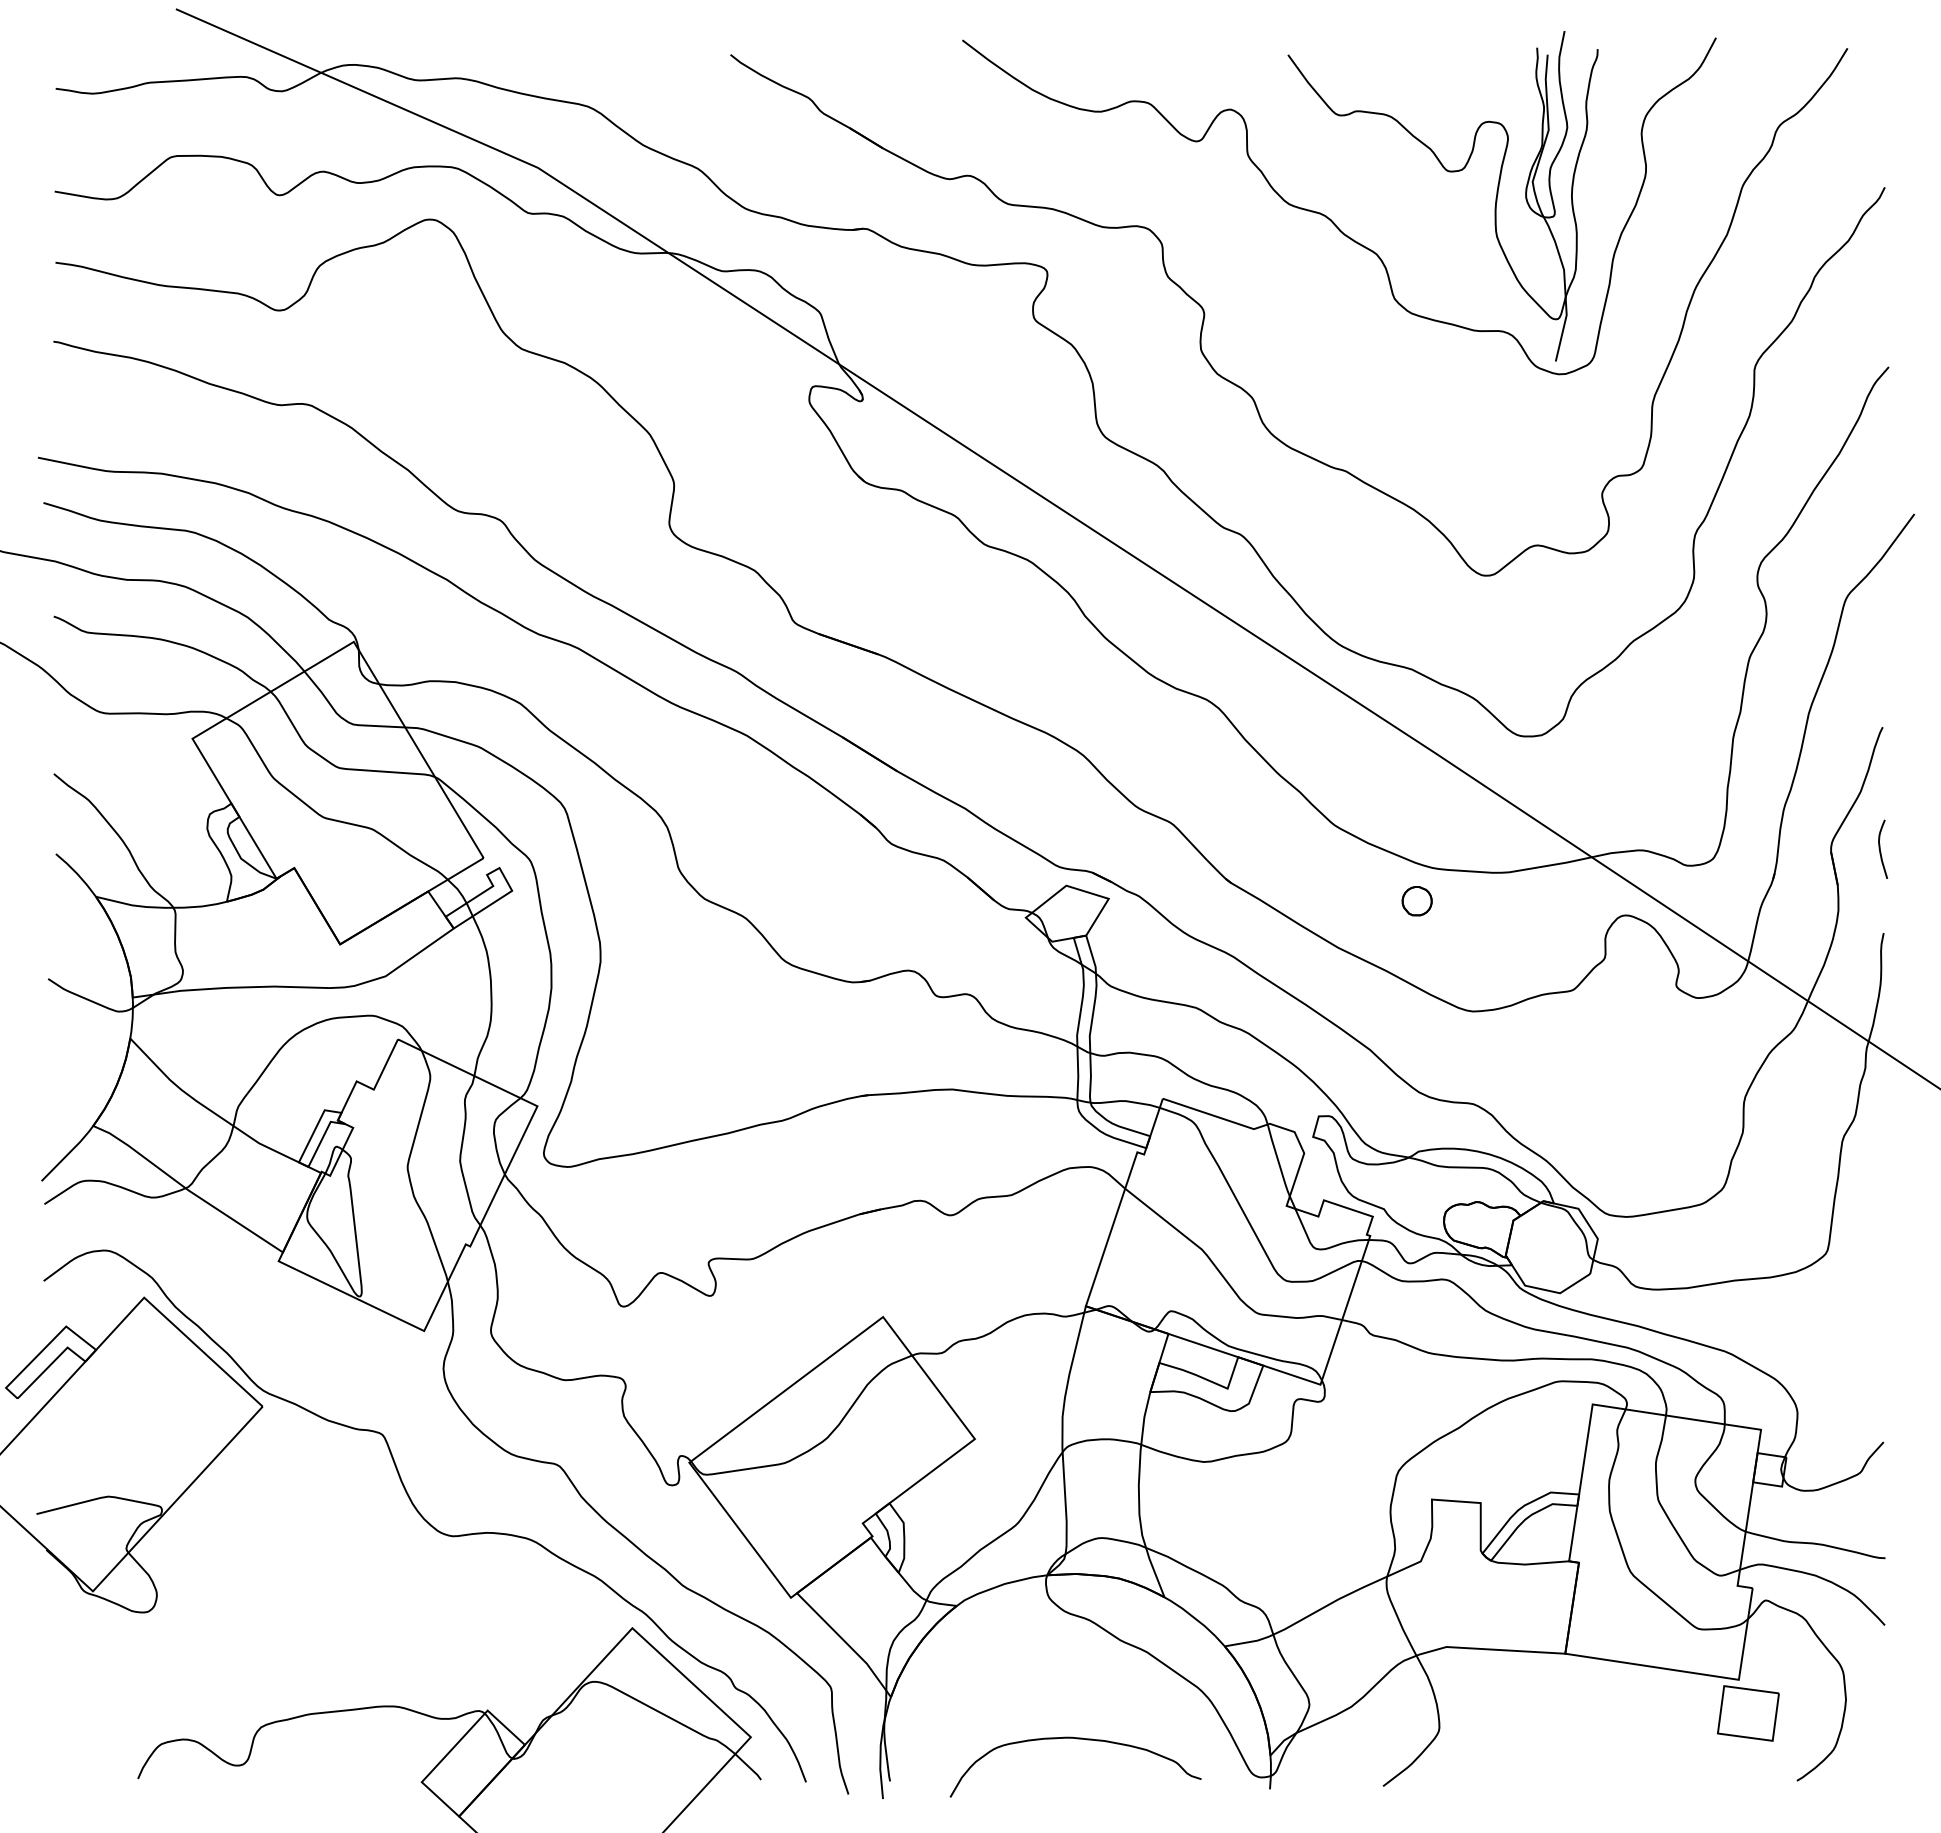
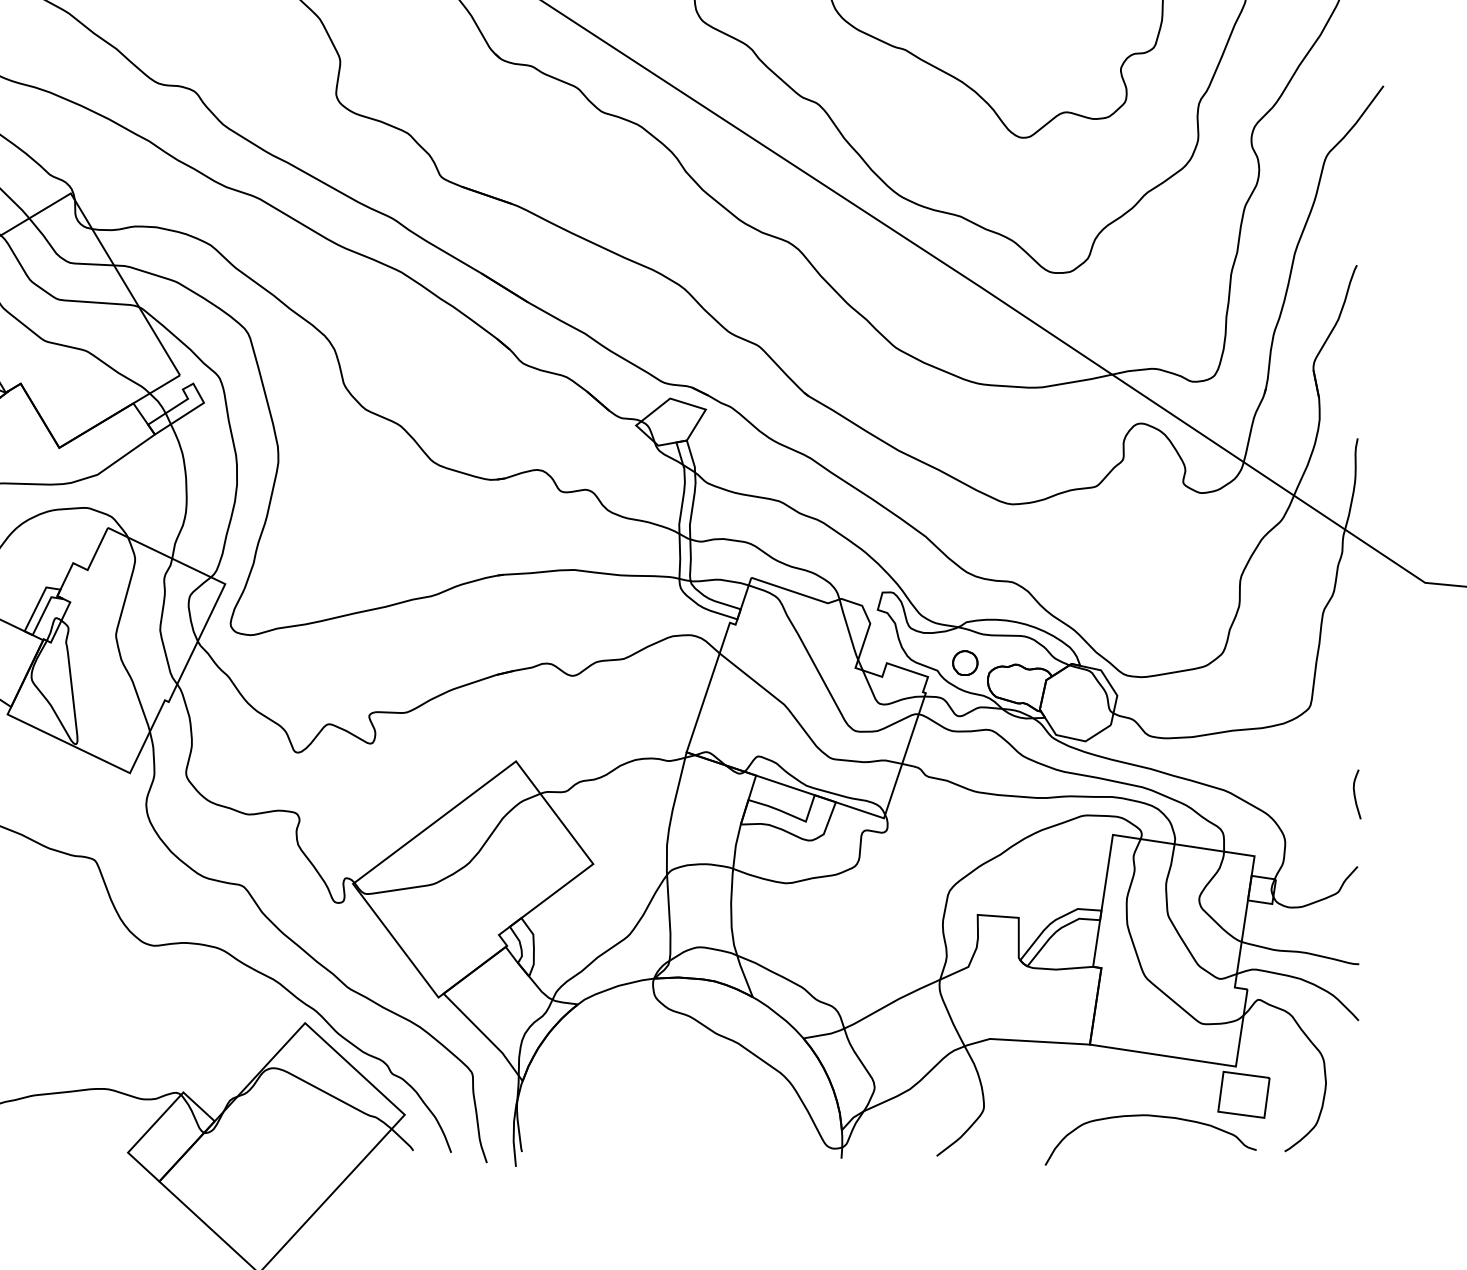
curve: (1880, 848) -> (1355, 793), moved
part: (1416, 901) -> (964, 663), moved
curve: (1076, 1739) -> (1151, 1116), moved

